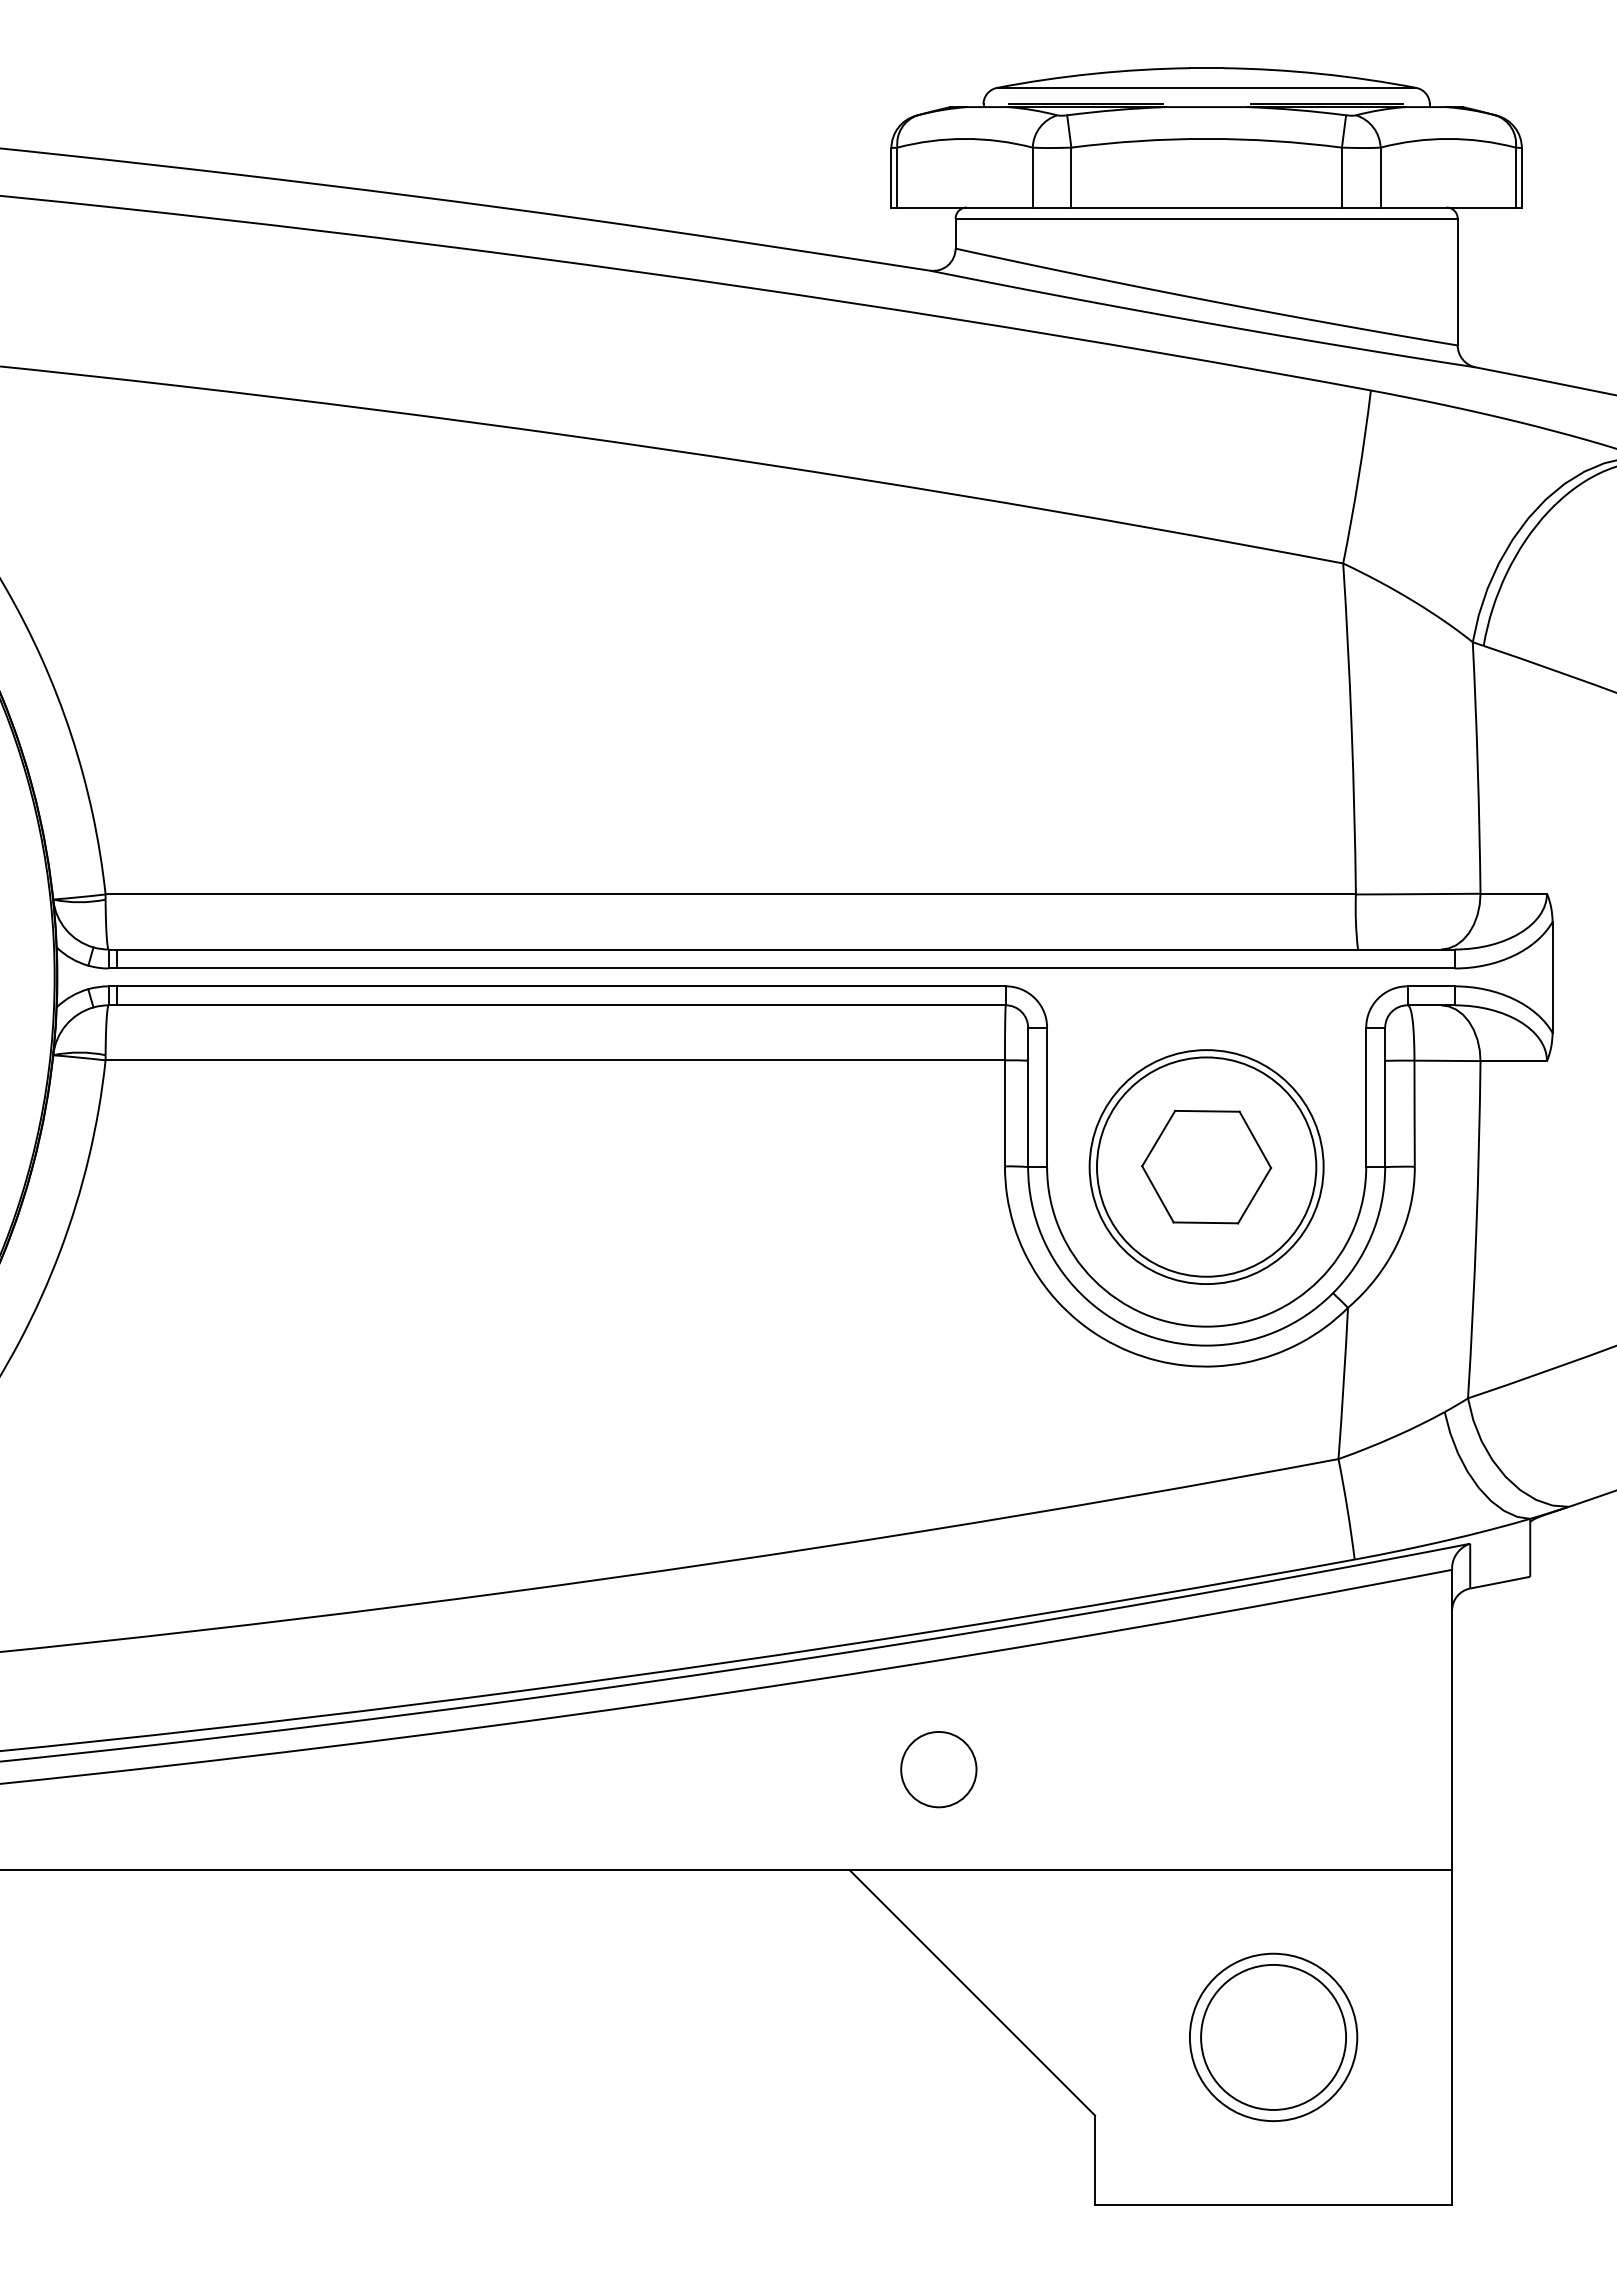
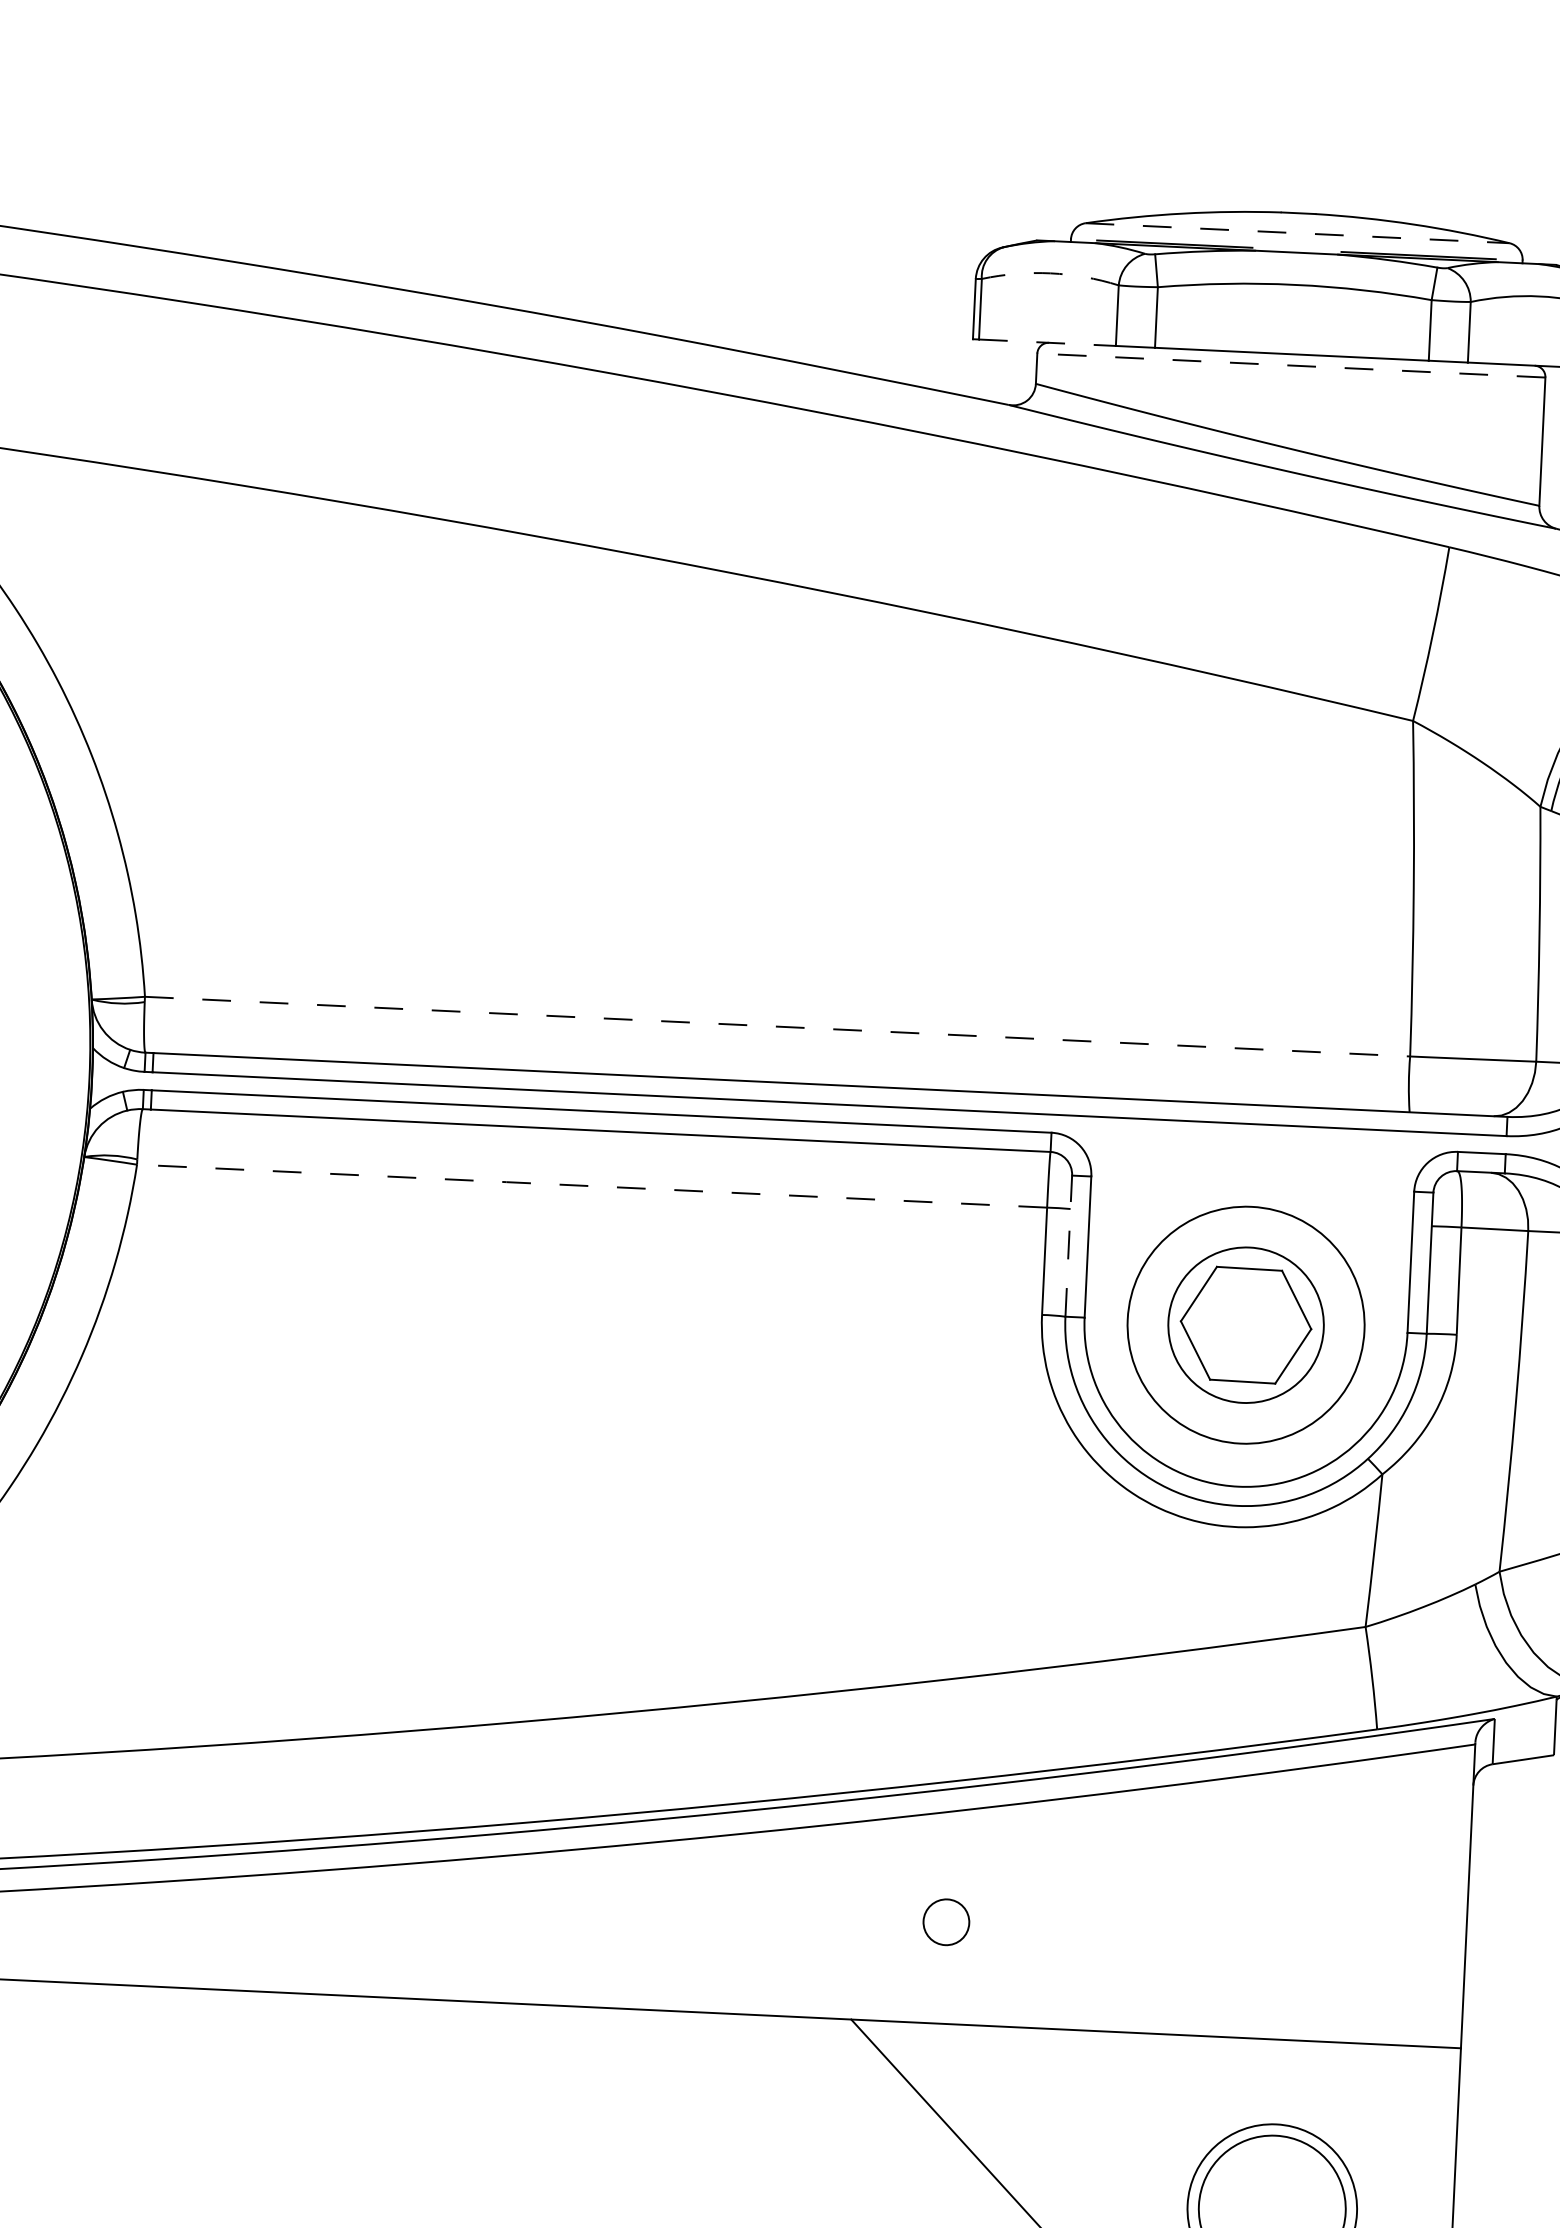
line: (1206, 87) -> (1297, 232), solid -> dashed
arc: (965, 138) -> (1051, 272), solid -> dashed
line: (965, 207) -> (1047, 342), solid -> dashed
line: (1206, 218) -> (1291, 365), solid -> dashed
line: (729, 894) -> (776, 1026), solid -> dashed
line: (555, 1060) -> (592, 1186), solid -> dashed
line: (1028, 1097) -> (1069, 1246), solid -> dashed
circle: (1206, 1166) -> (1245, 1324), size x0.7
circle: (938, 1769) -> (946, 1921), size x0.6

